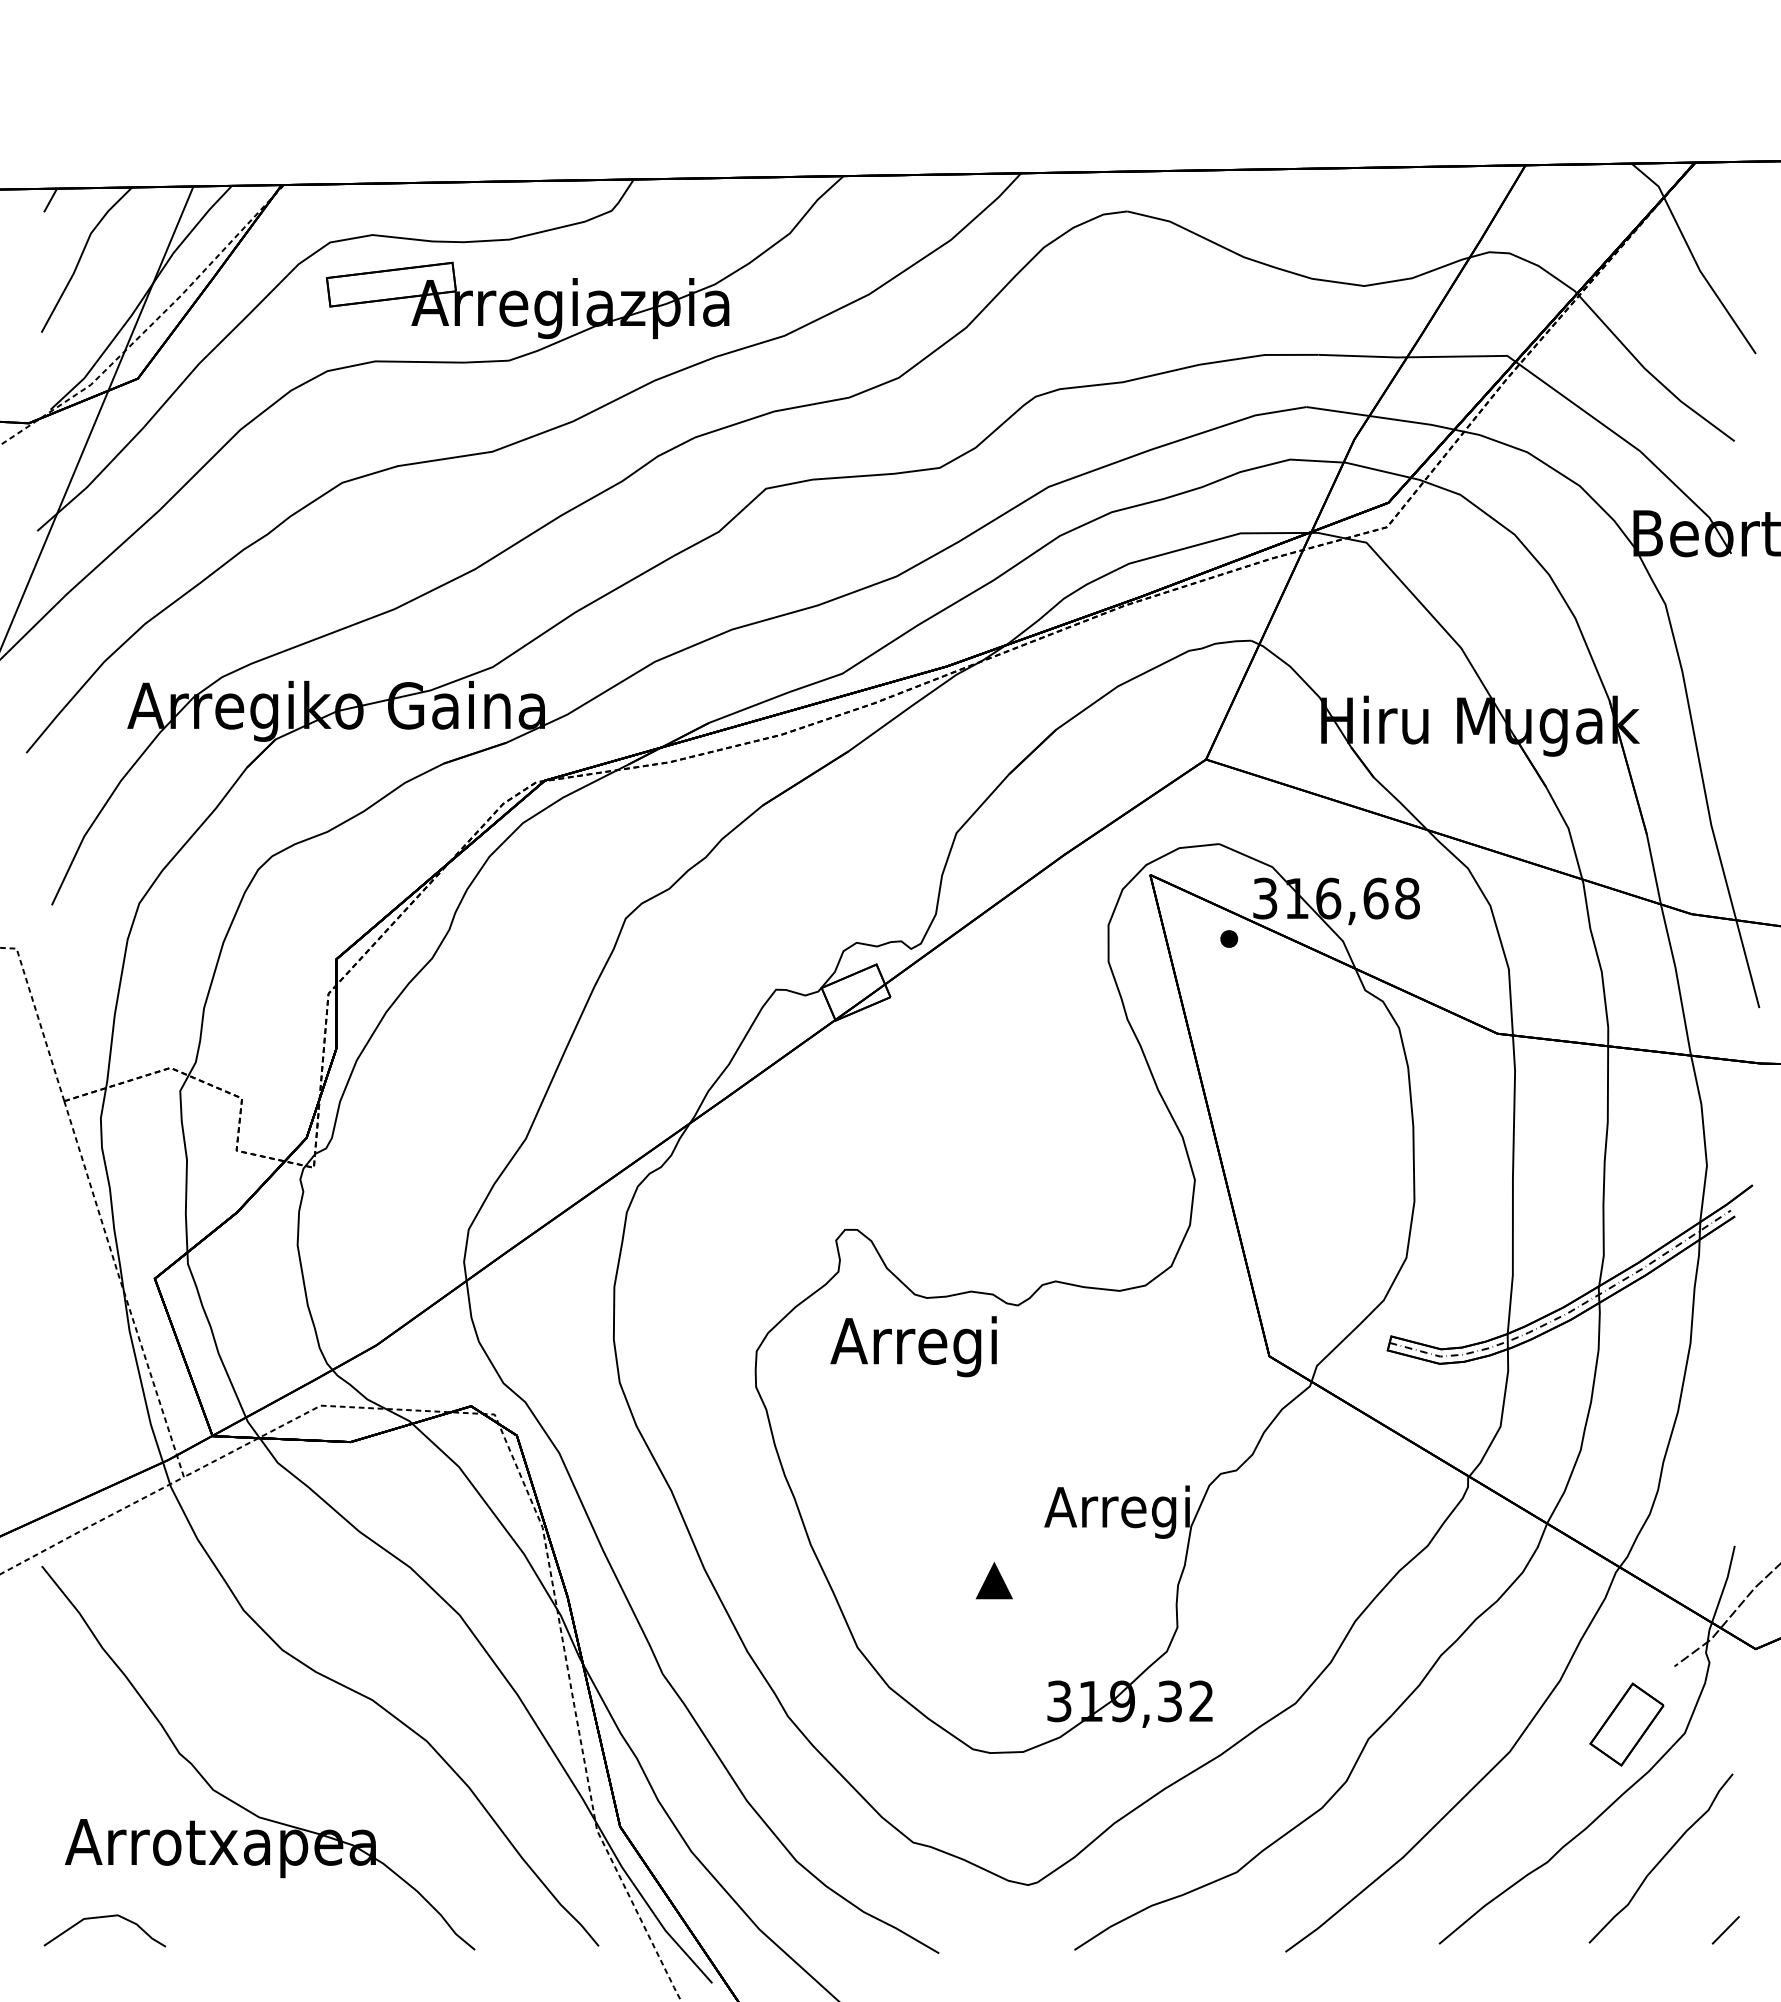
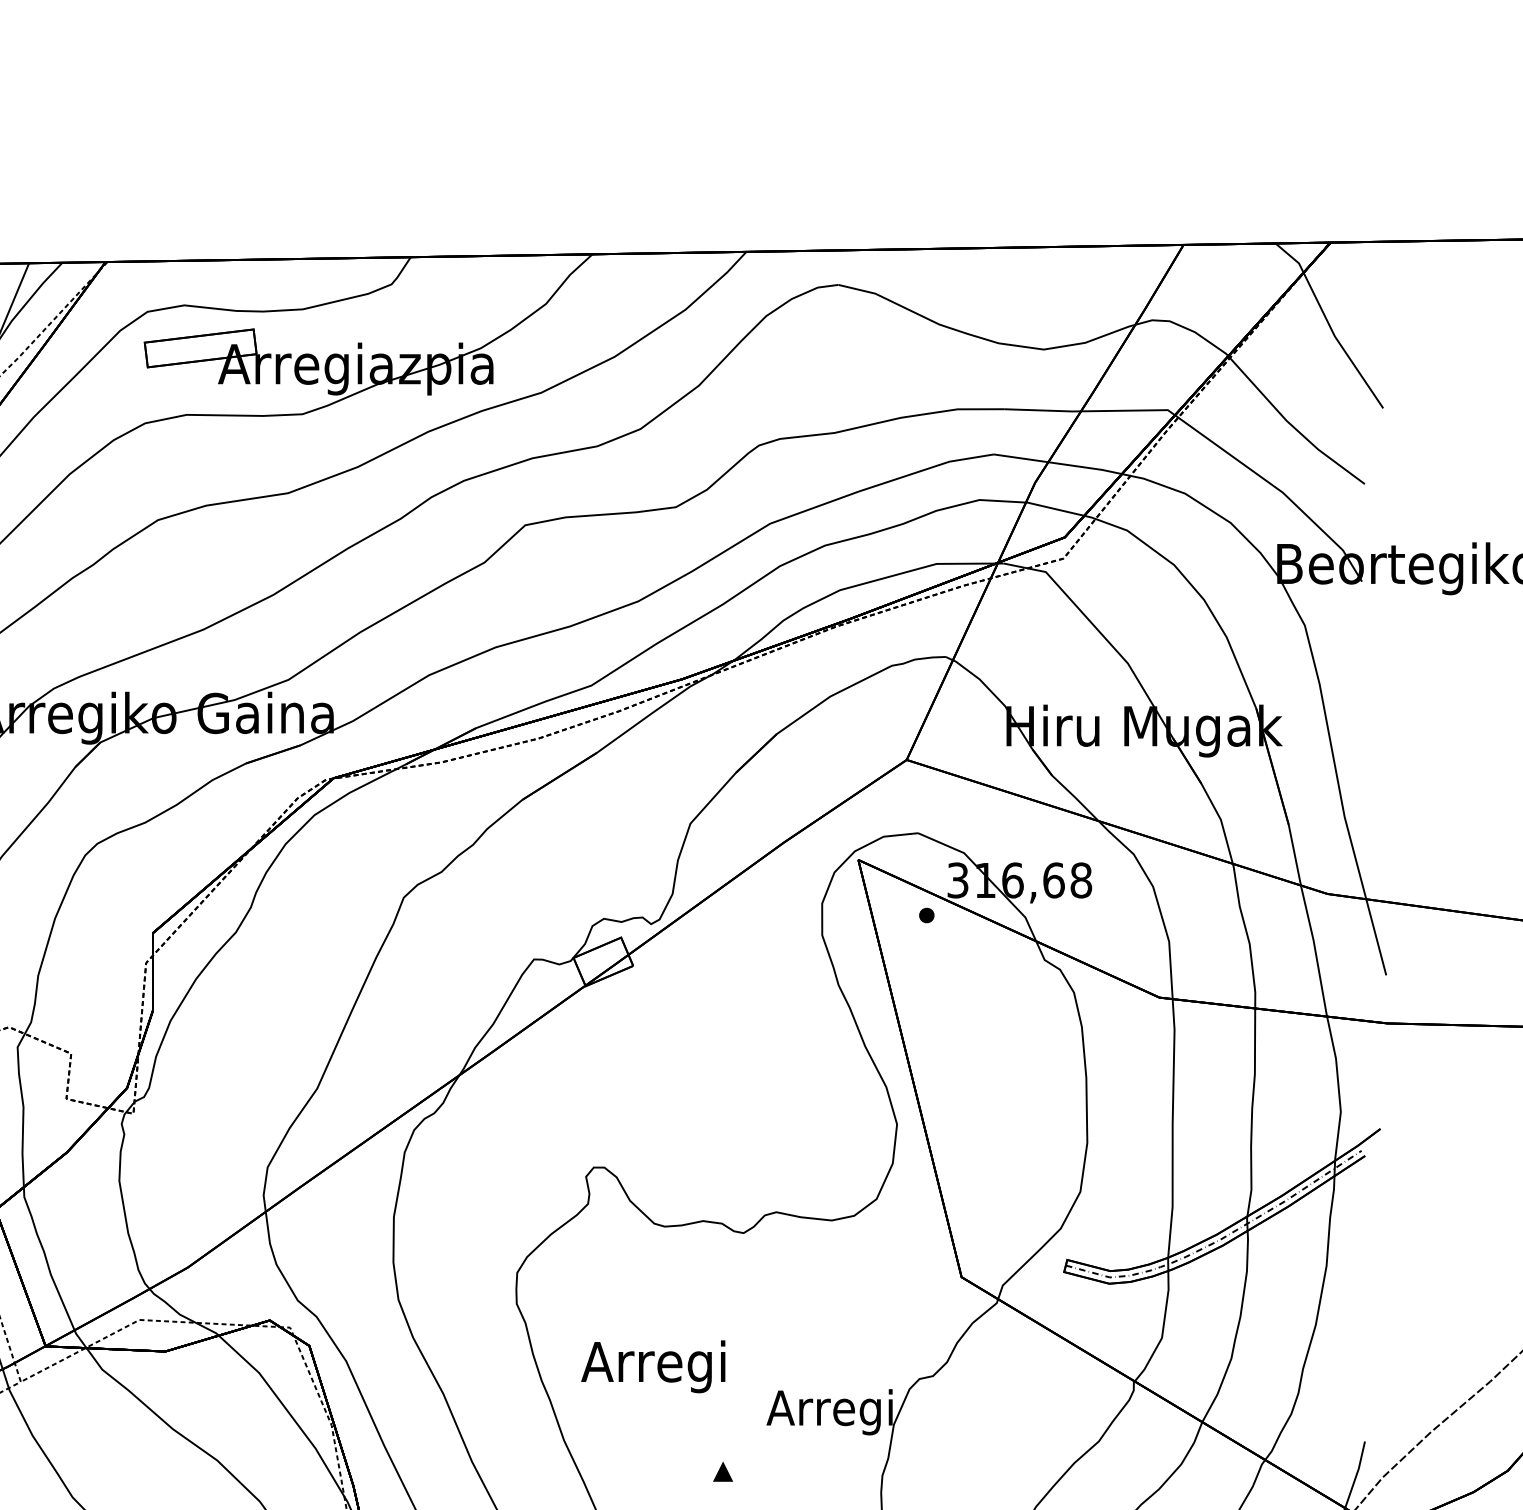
text: (913, 1346) -> (653, 1366), moved
part: (993, 1580) -> (722, 1471), size x0.62

